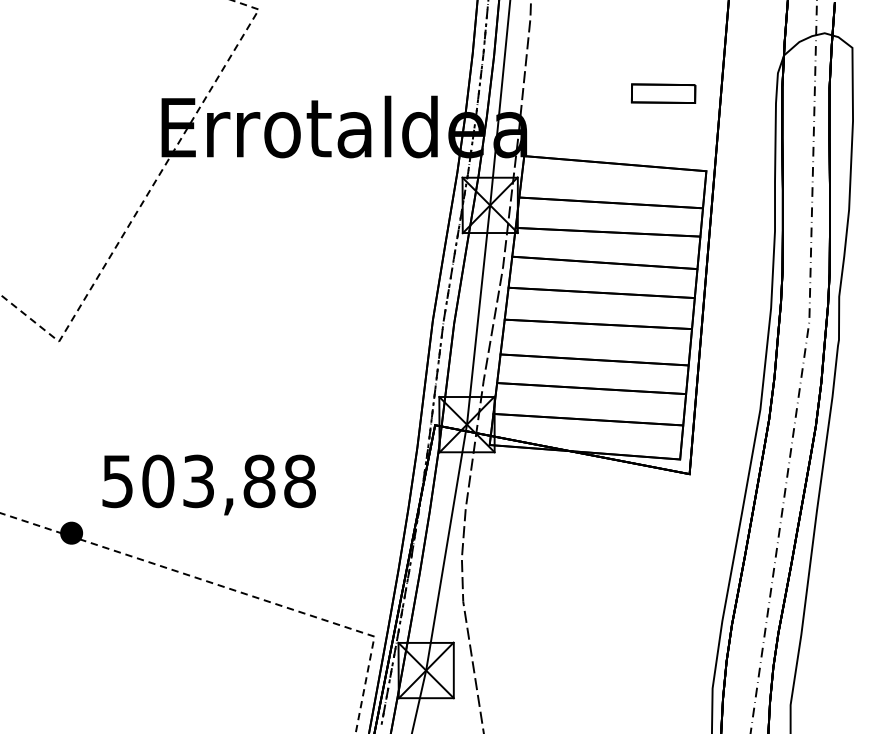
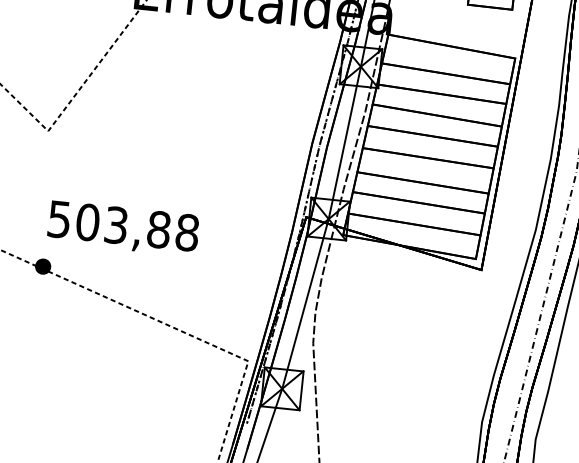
text: (208, 484) -> (122, 228), moved

